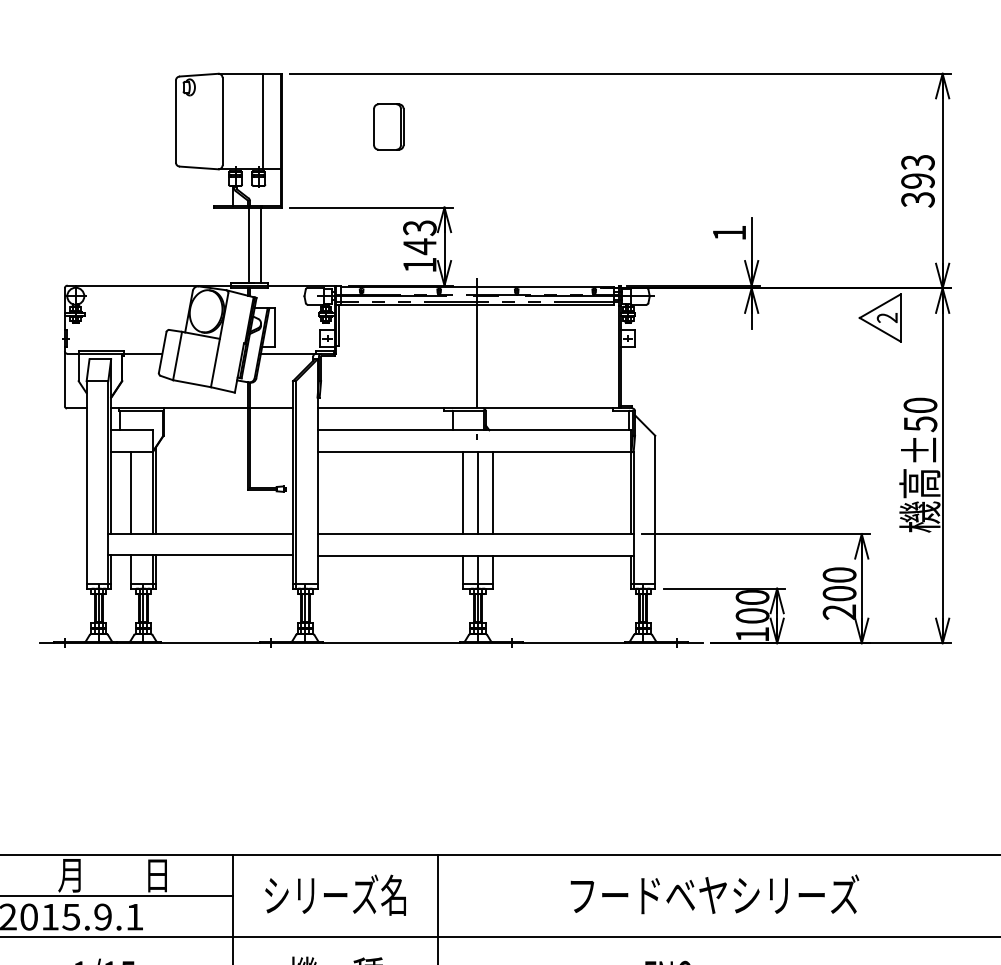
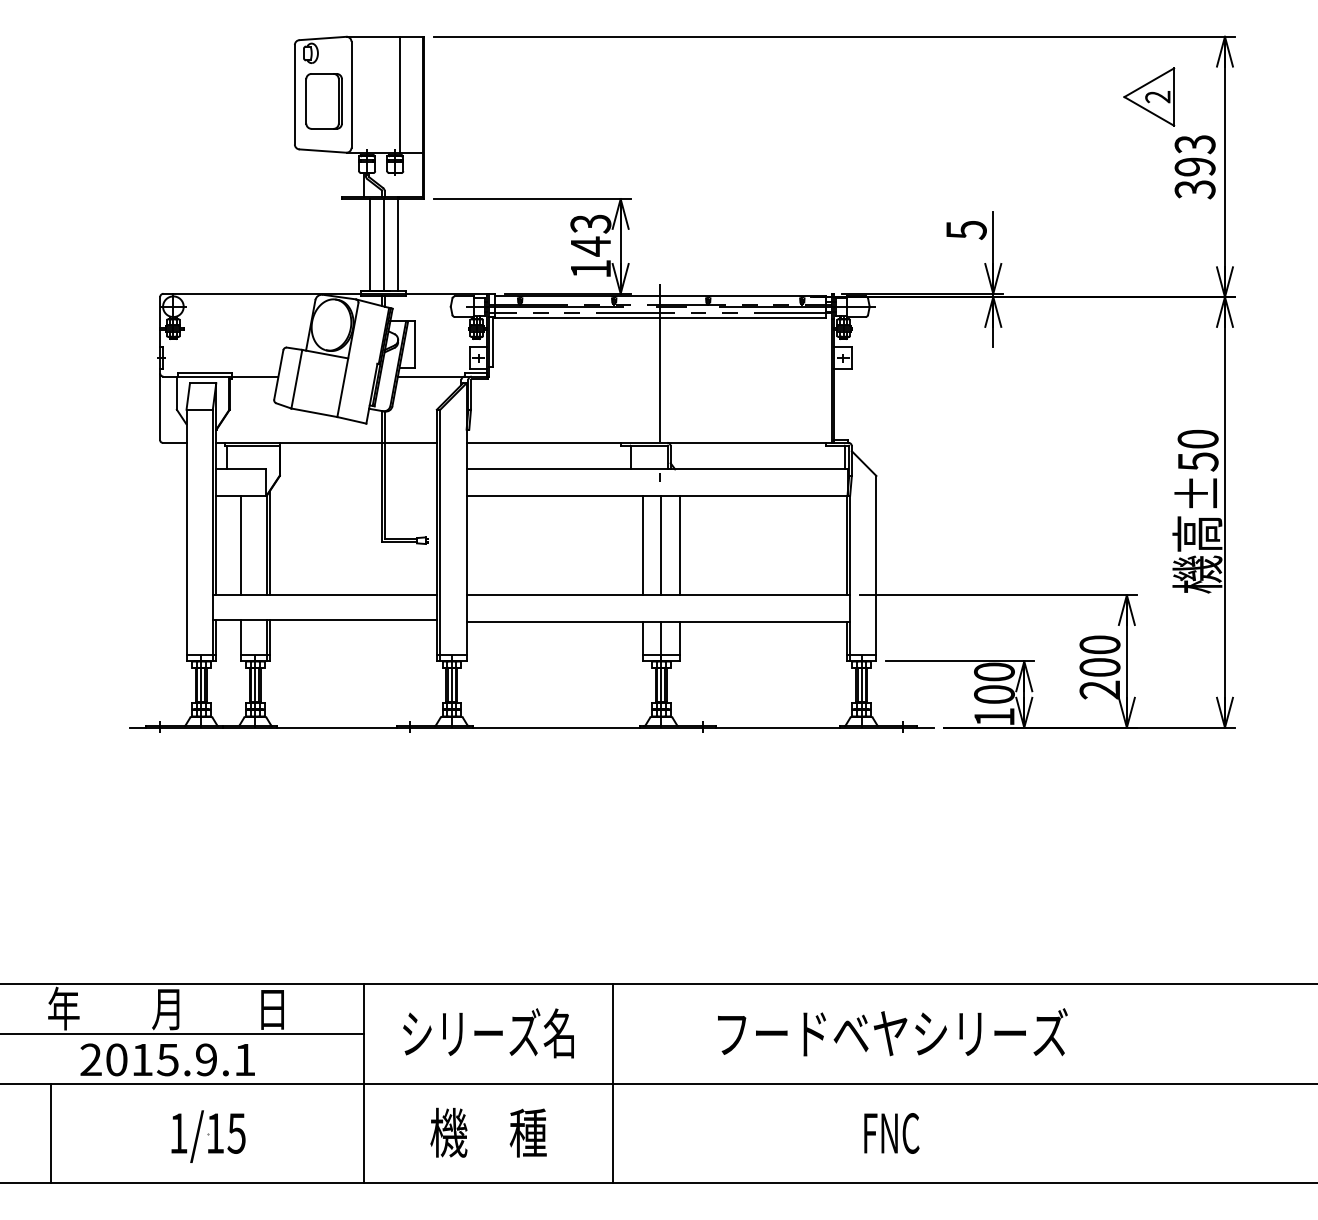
part: (388, 127) -> (323, 101), moved
text: (729, 233) -> (966, 230), 1 -> 5
line: (237, 245) -> (369, 245), added
part: (880, 317) -> (1149, 96), moved
text: (714, 894) -> (892, 1032), moved

